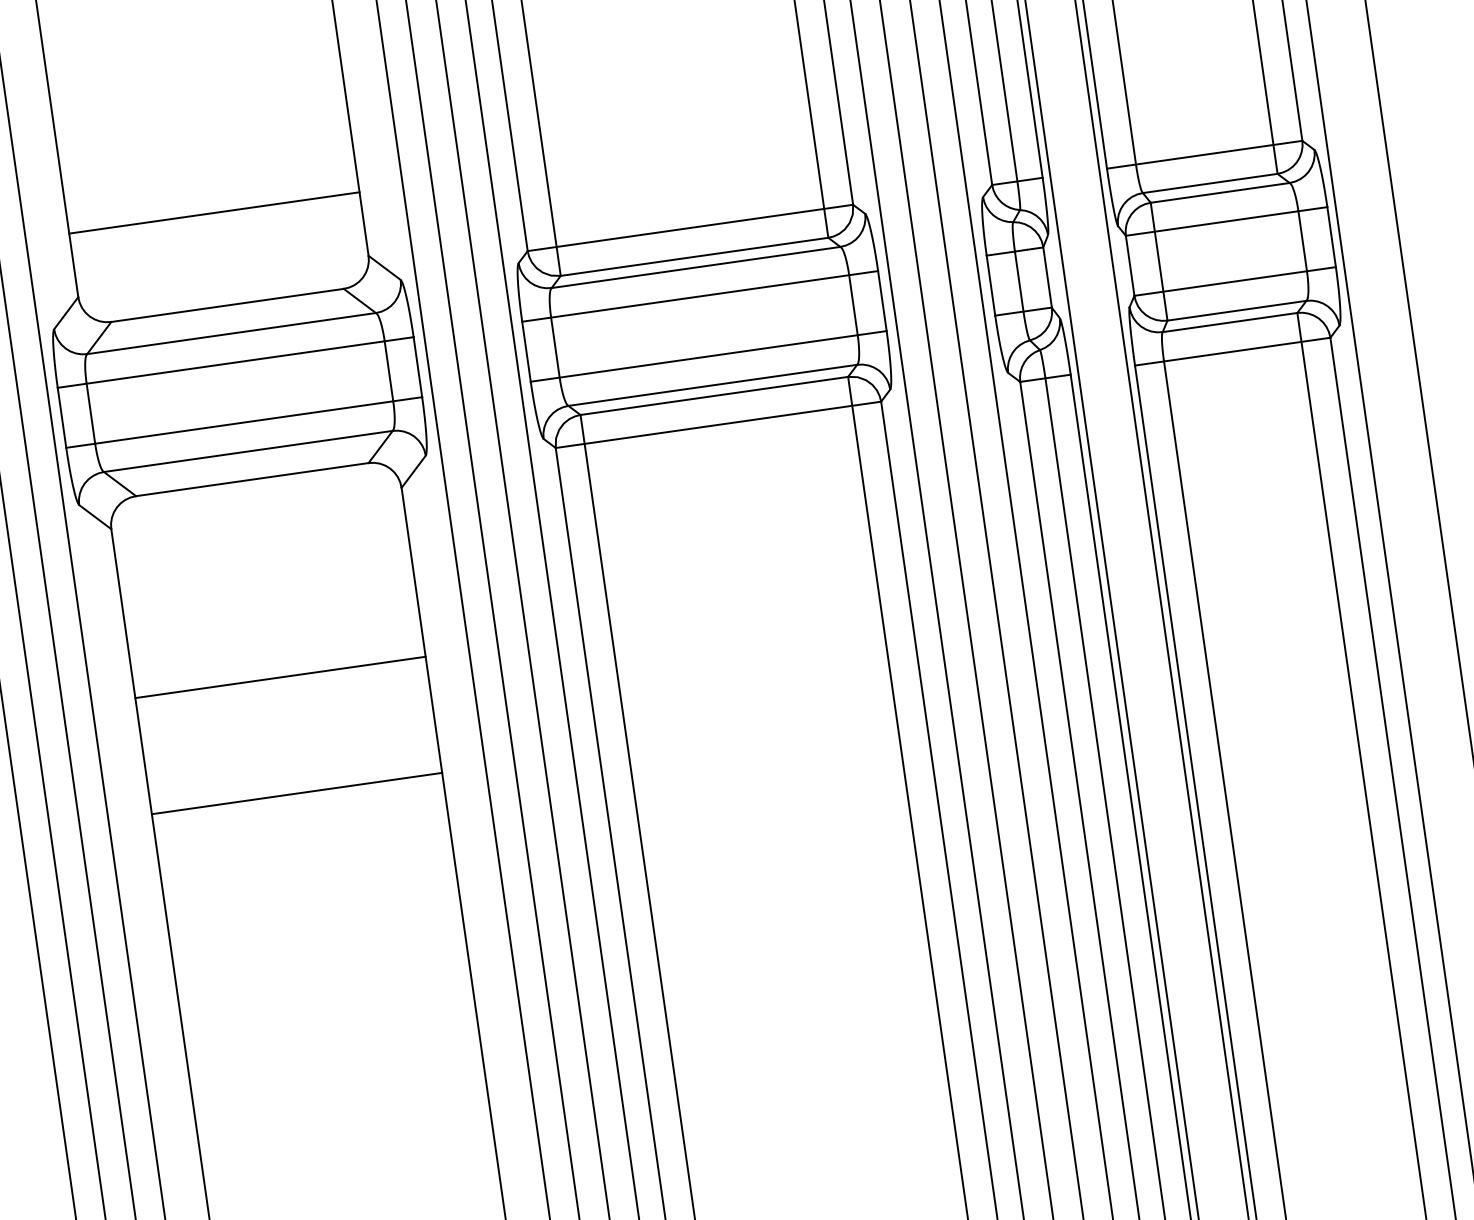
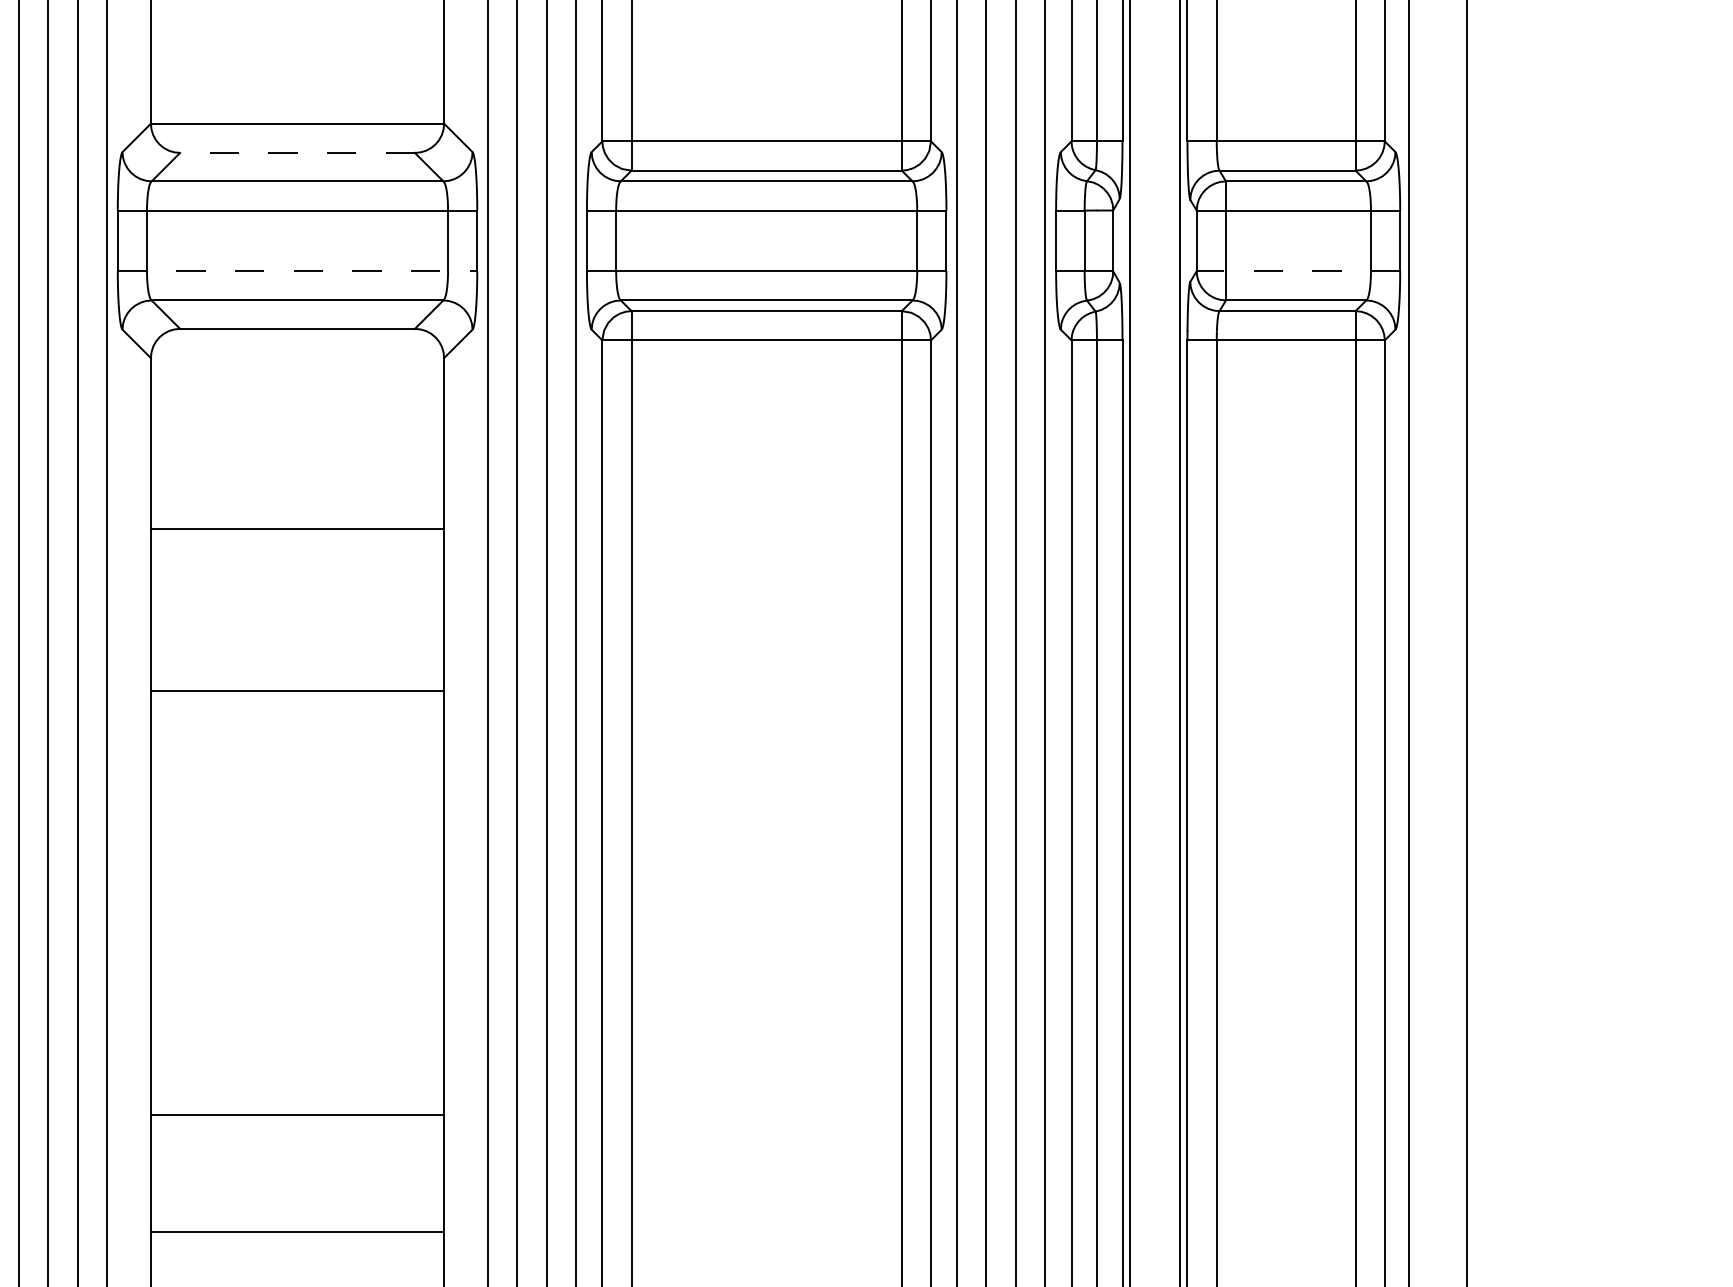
line: (214, 212) -> (297, 123), moved
line: (1235, 281) -> (1298, 271), solid -> dashed
line: (227, 305) -> (297, 152), solid -> dashed
line: (244, 422) -> (297, 271), solid -> dashed
line: (296, 793) -> (297, 690), moved

